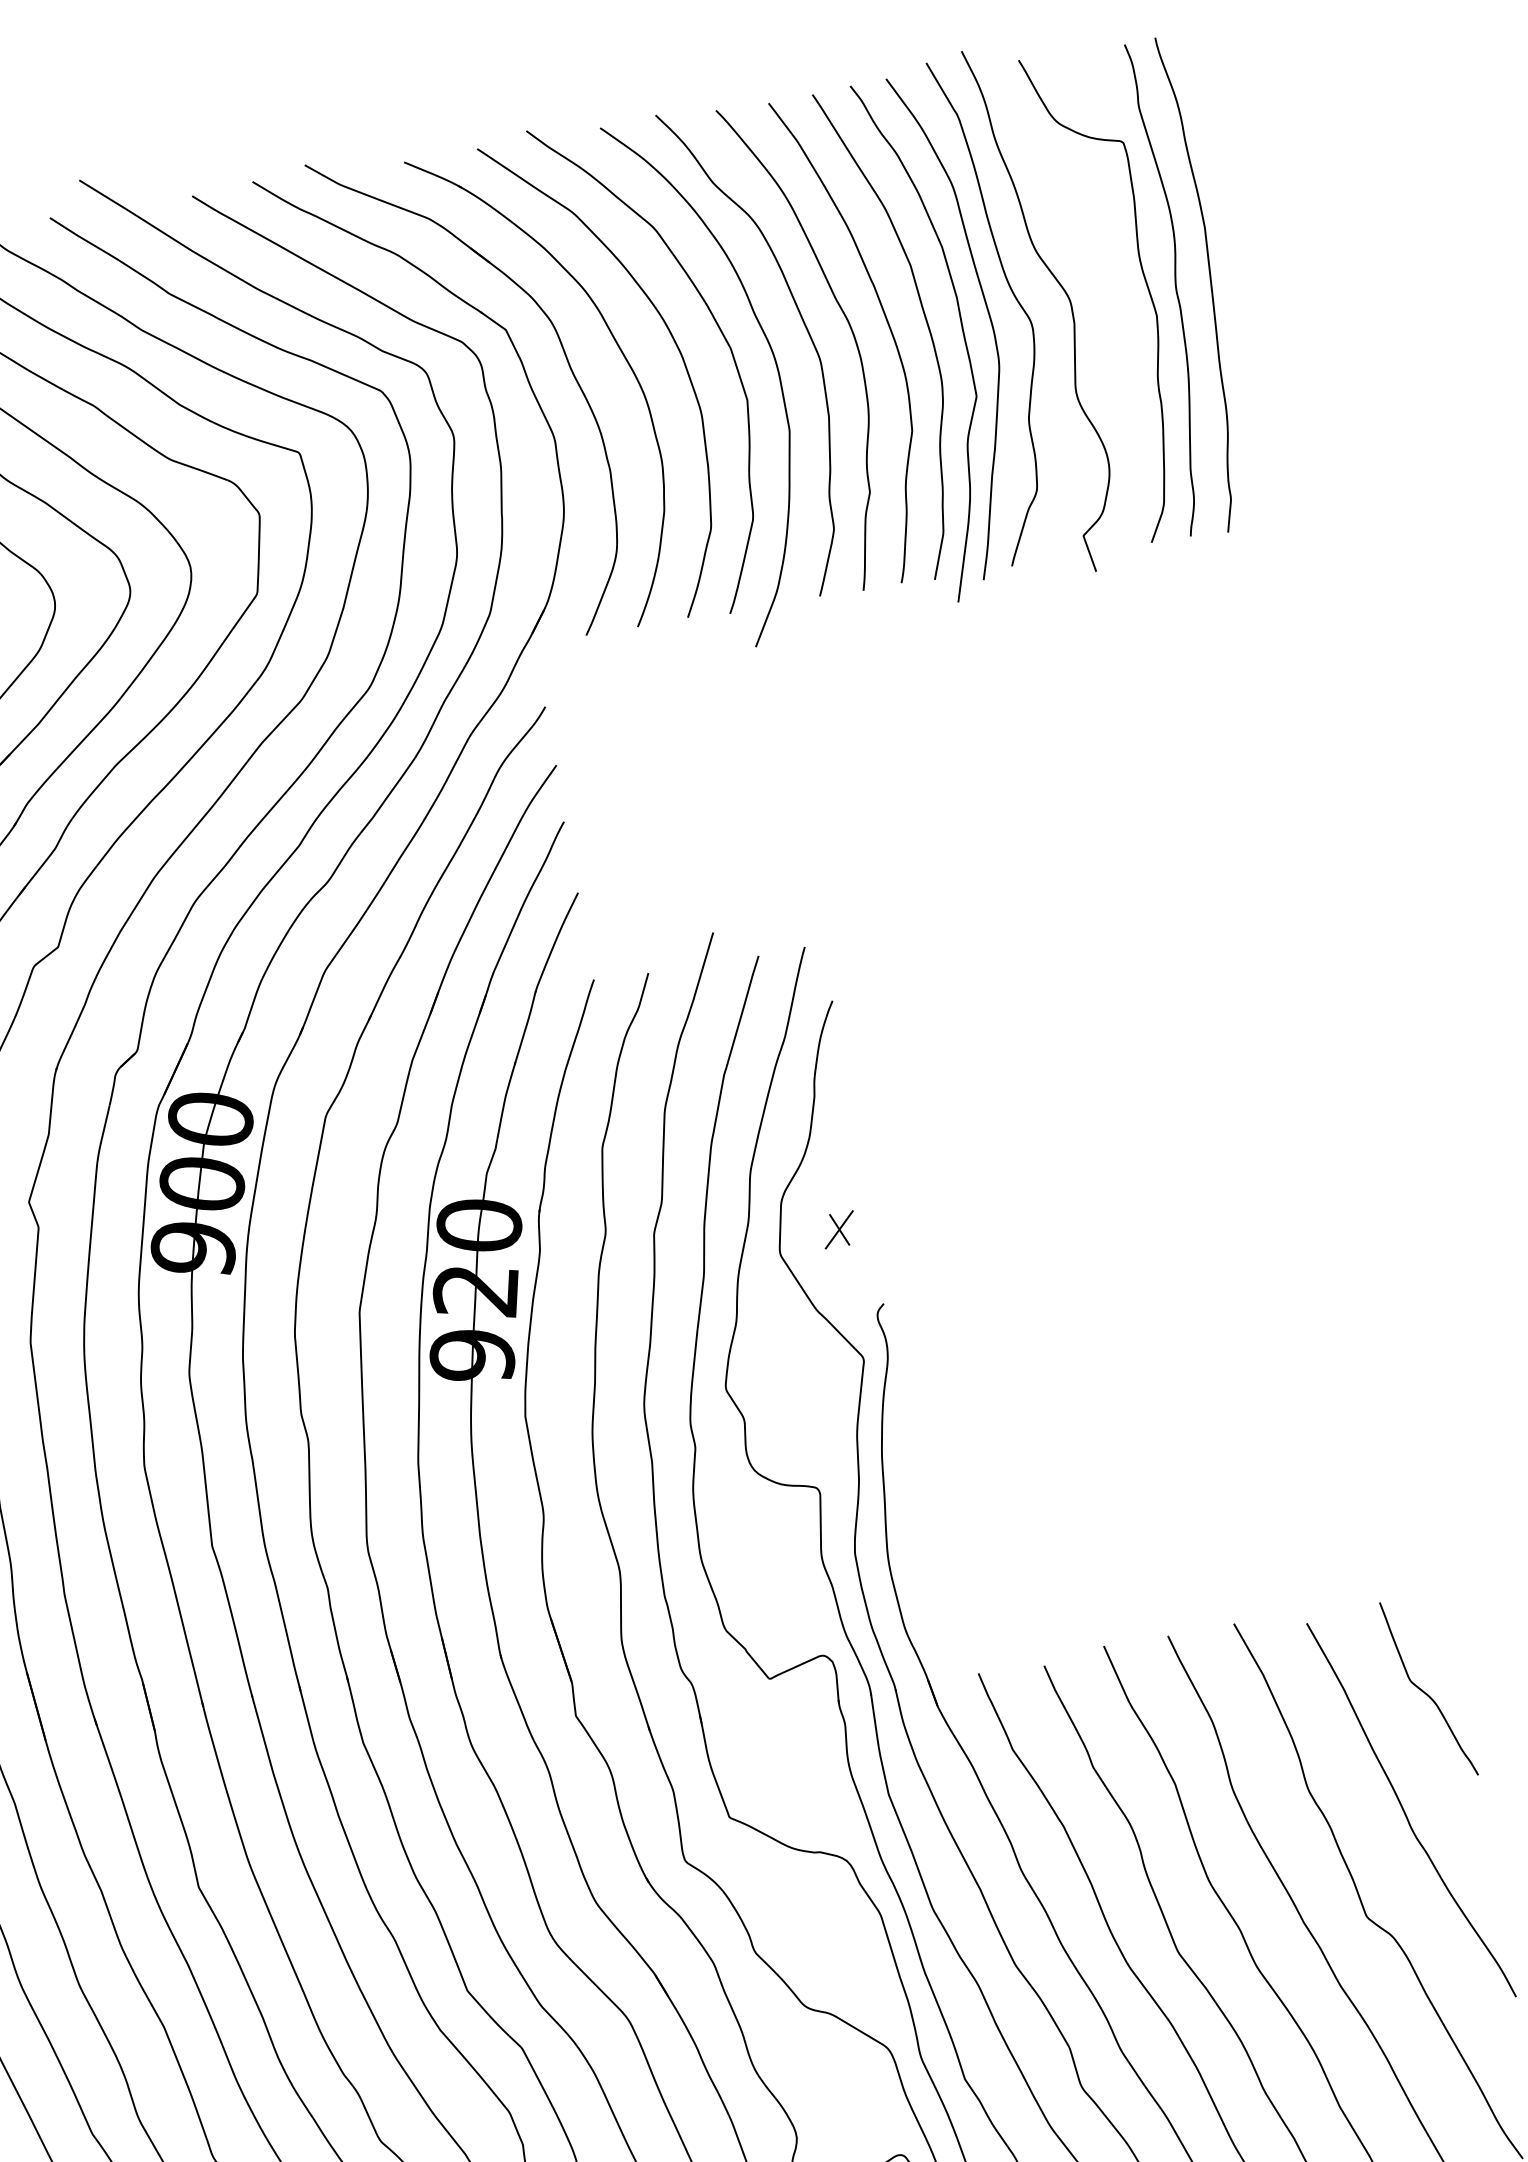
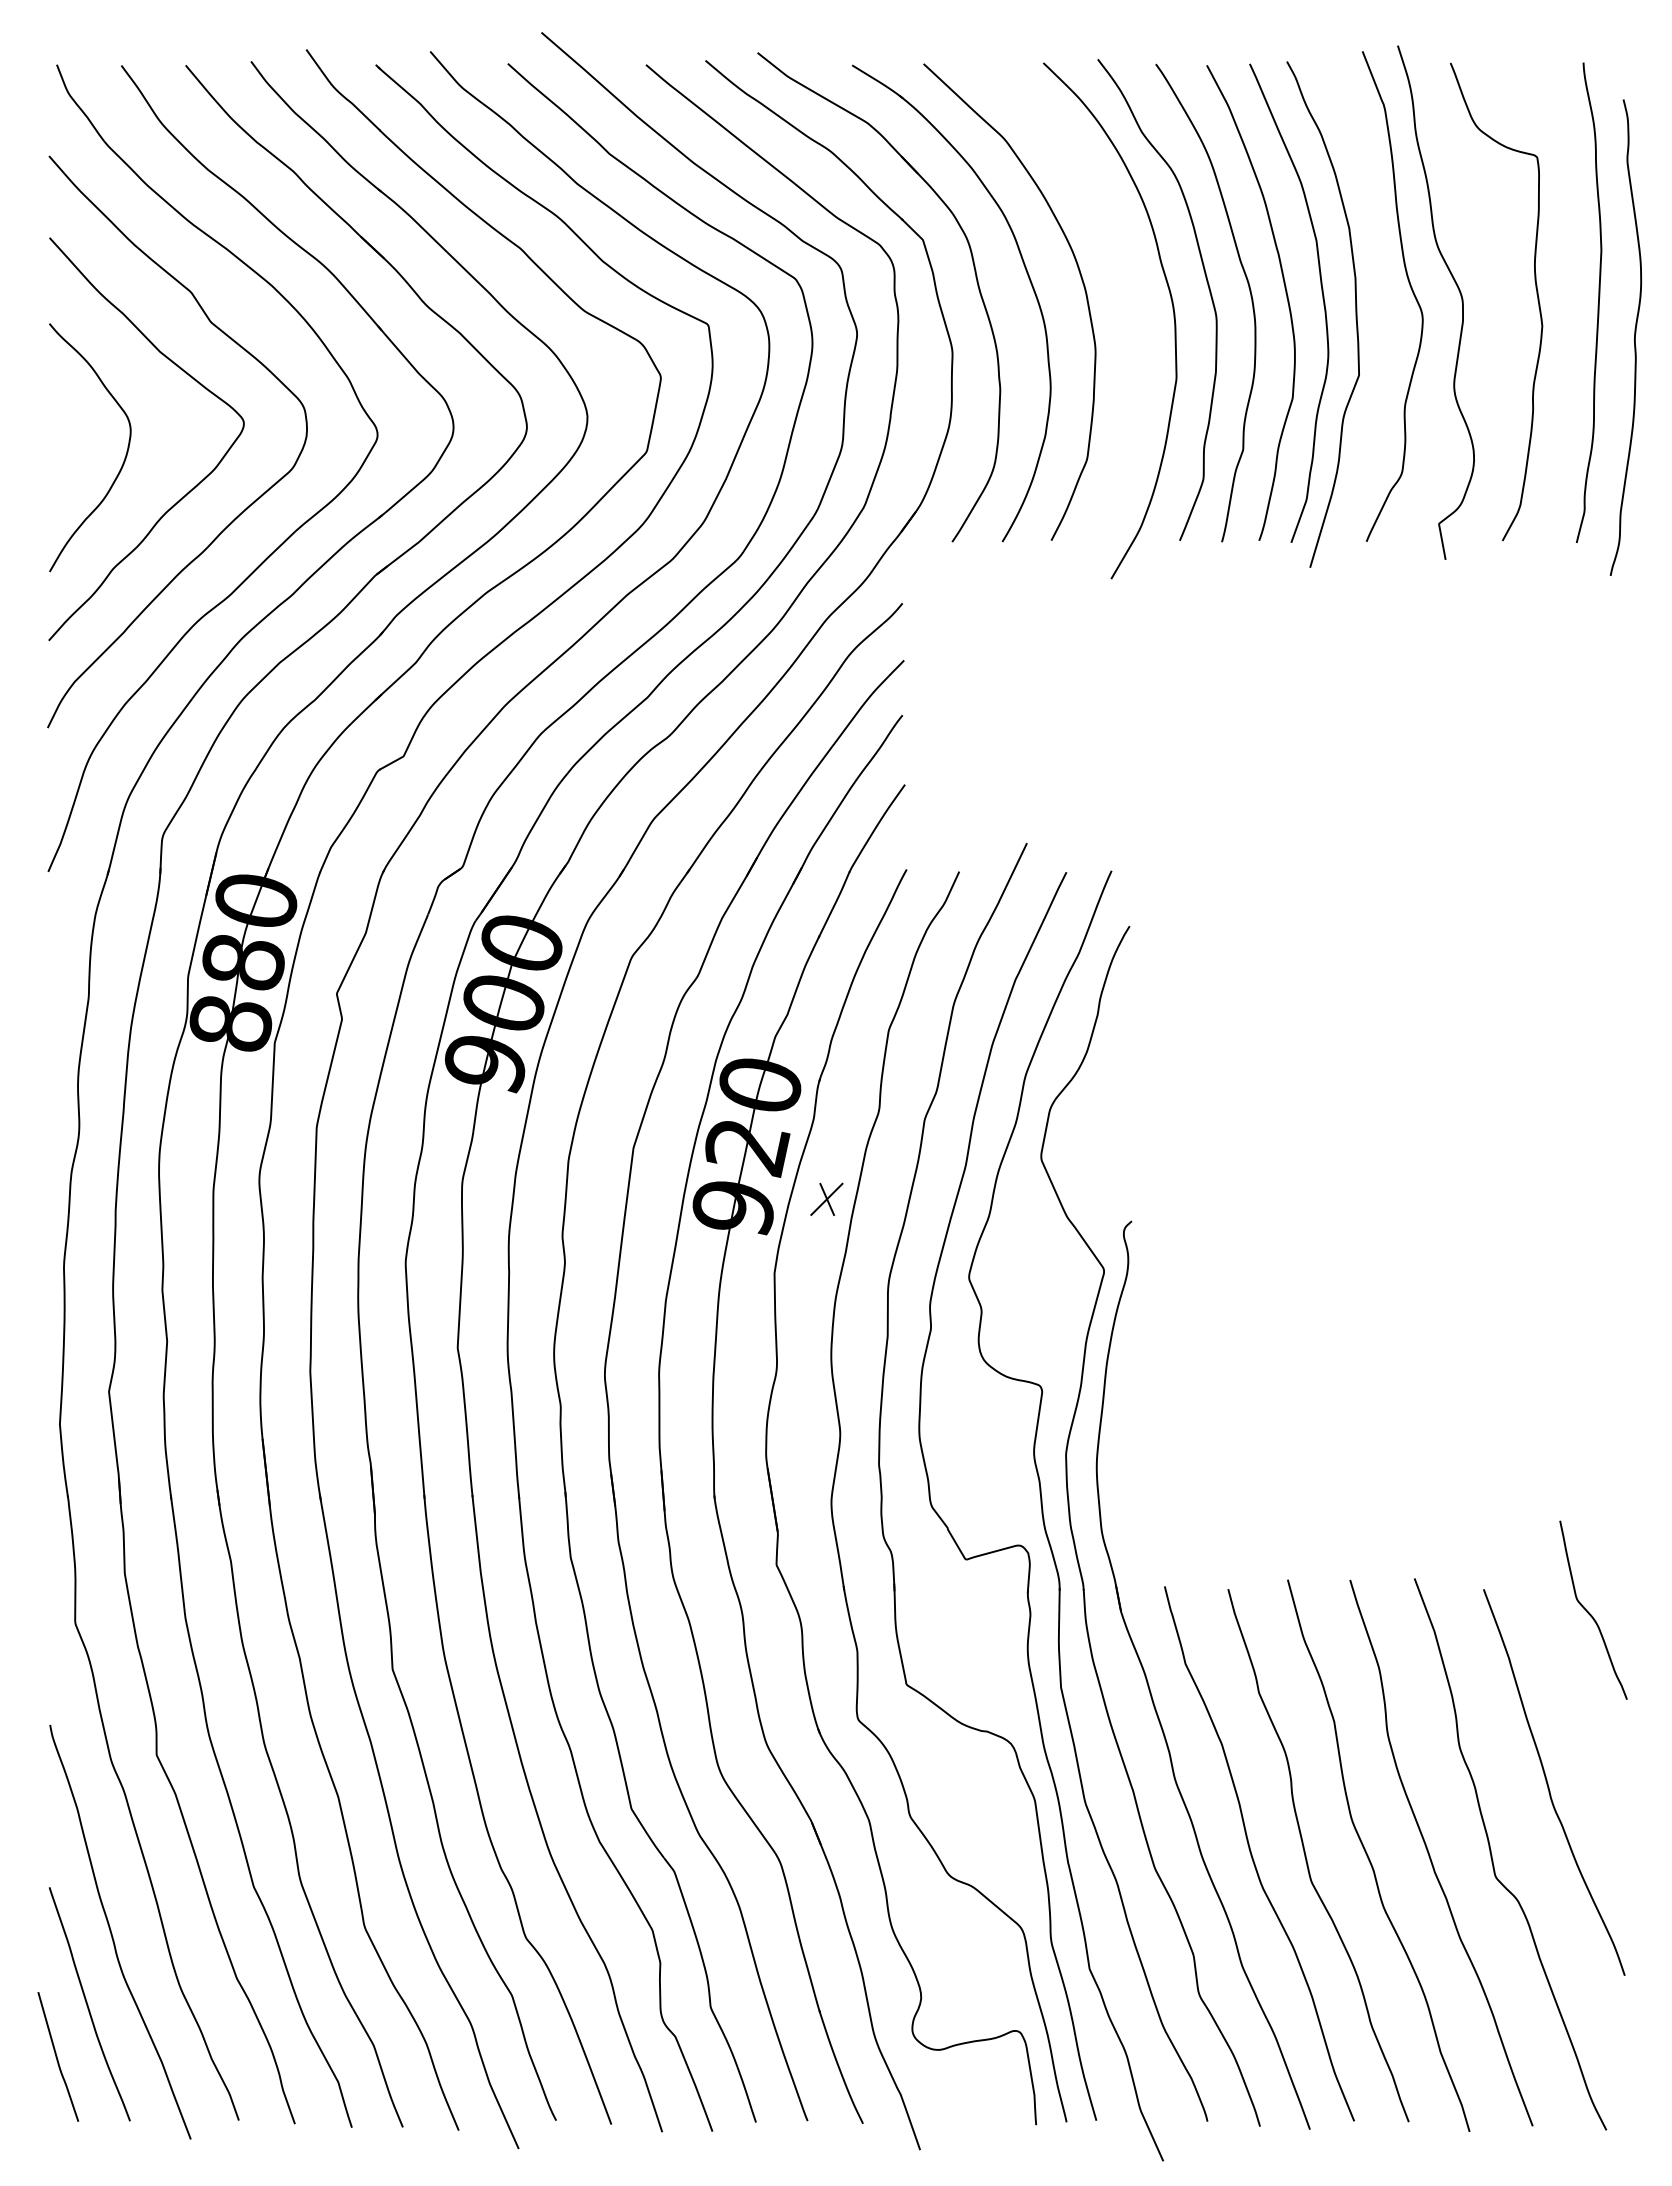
curve: (1175, 287) -> (1634, 337), moved
curve: (988, 315) -> (1382, 300), removed
curve: (721, 333) -> (1126, 276), removed
part: (838, 1228) -> (826, 1198), moved
curve: (1425, 1691) -> (1589, 1612), moved

